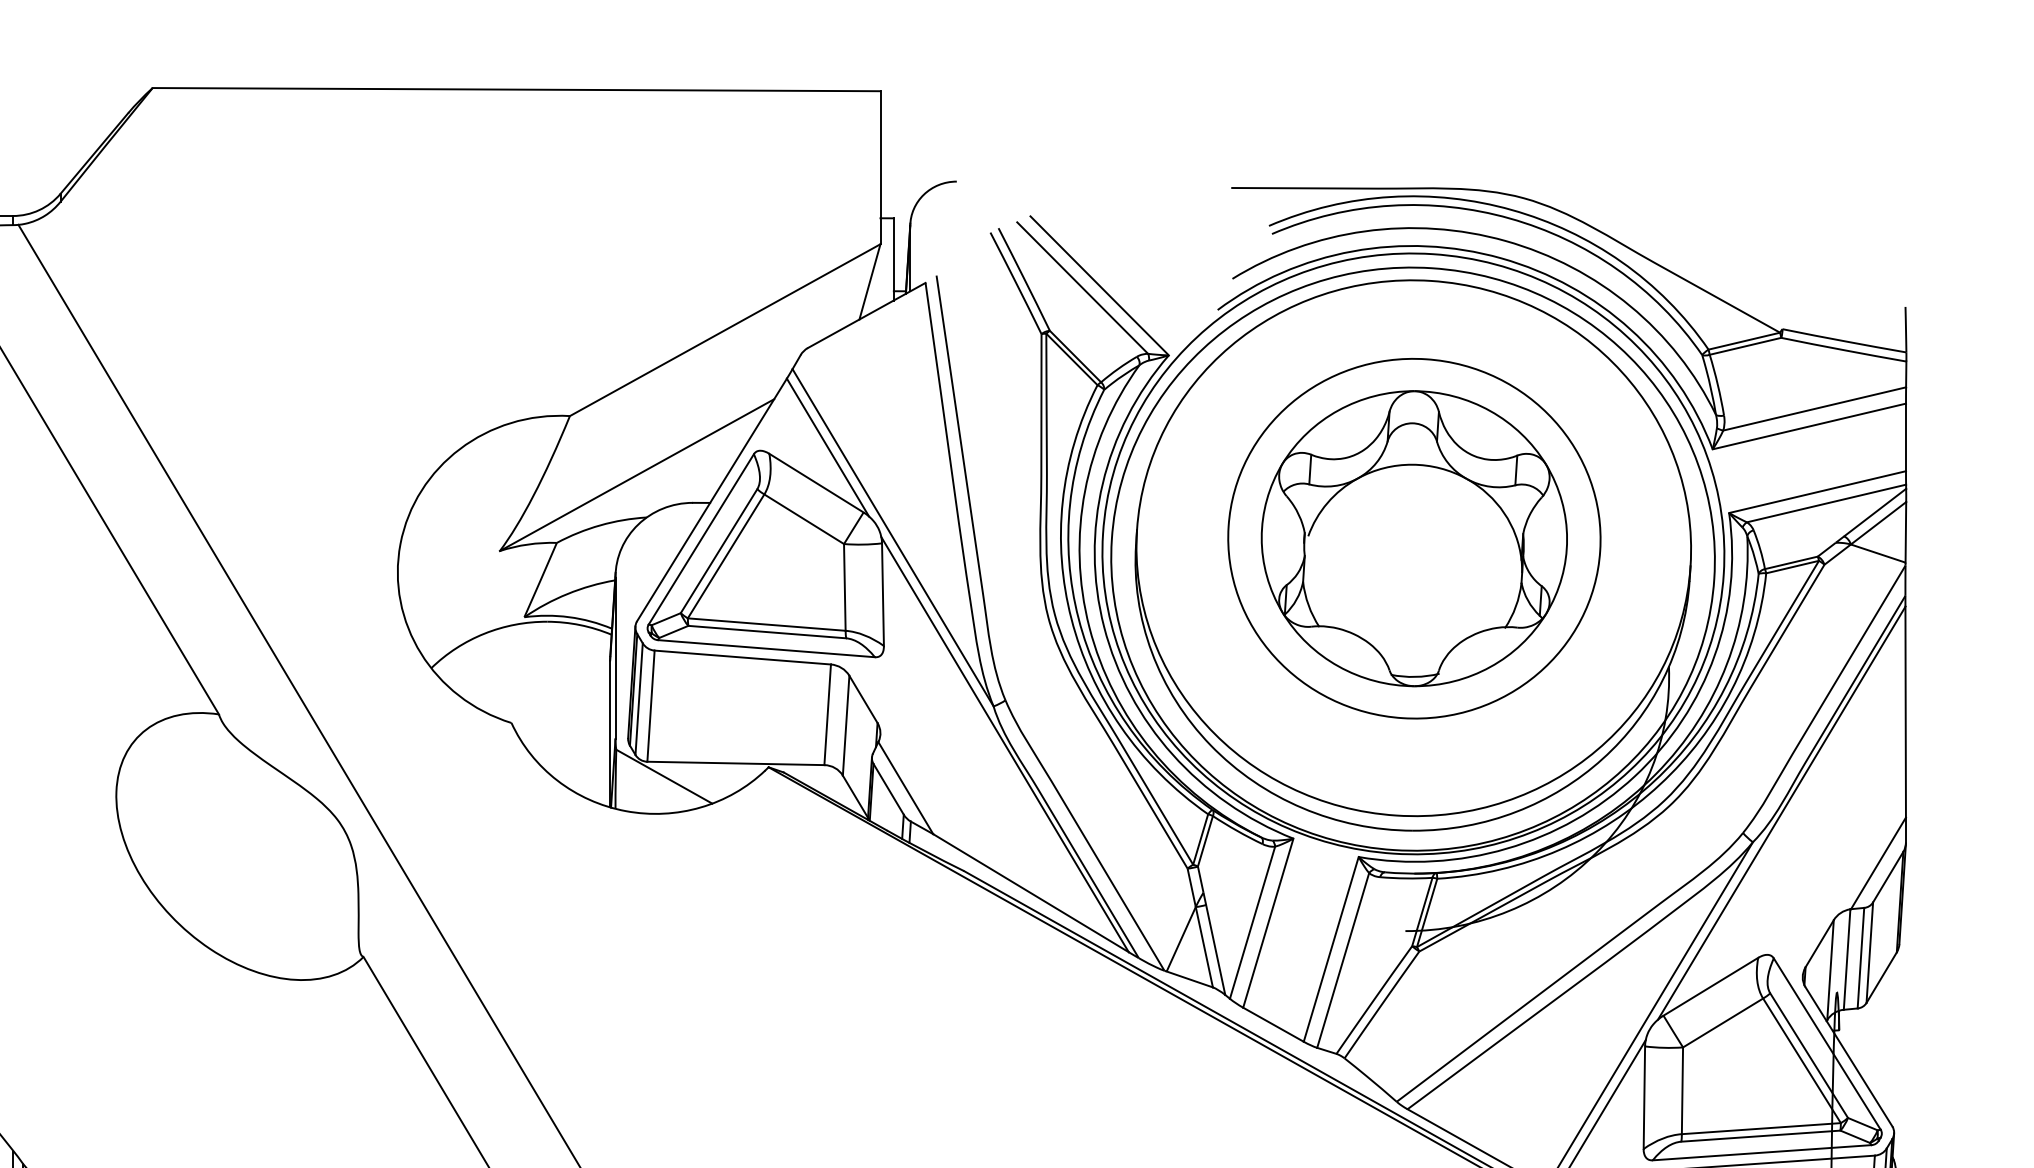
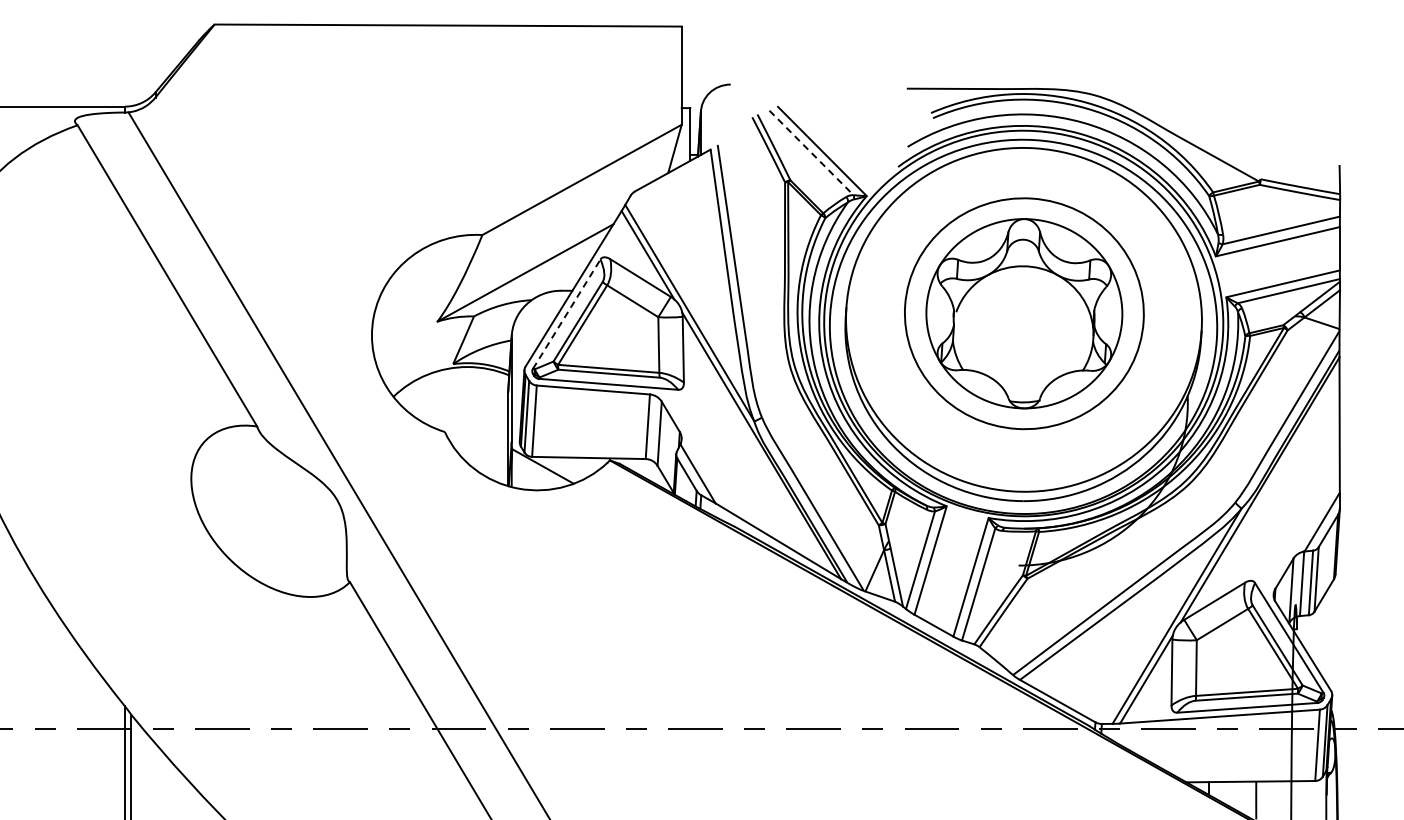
line: (1082, 287) -> (811, 152), solid -> dashed
line: (702, 538) -> (567, 313), solid -> dashed

